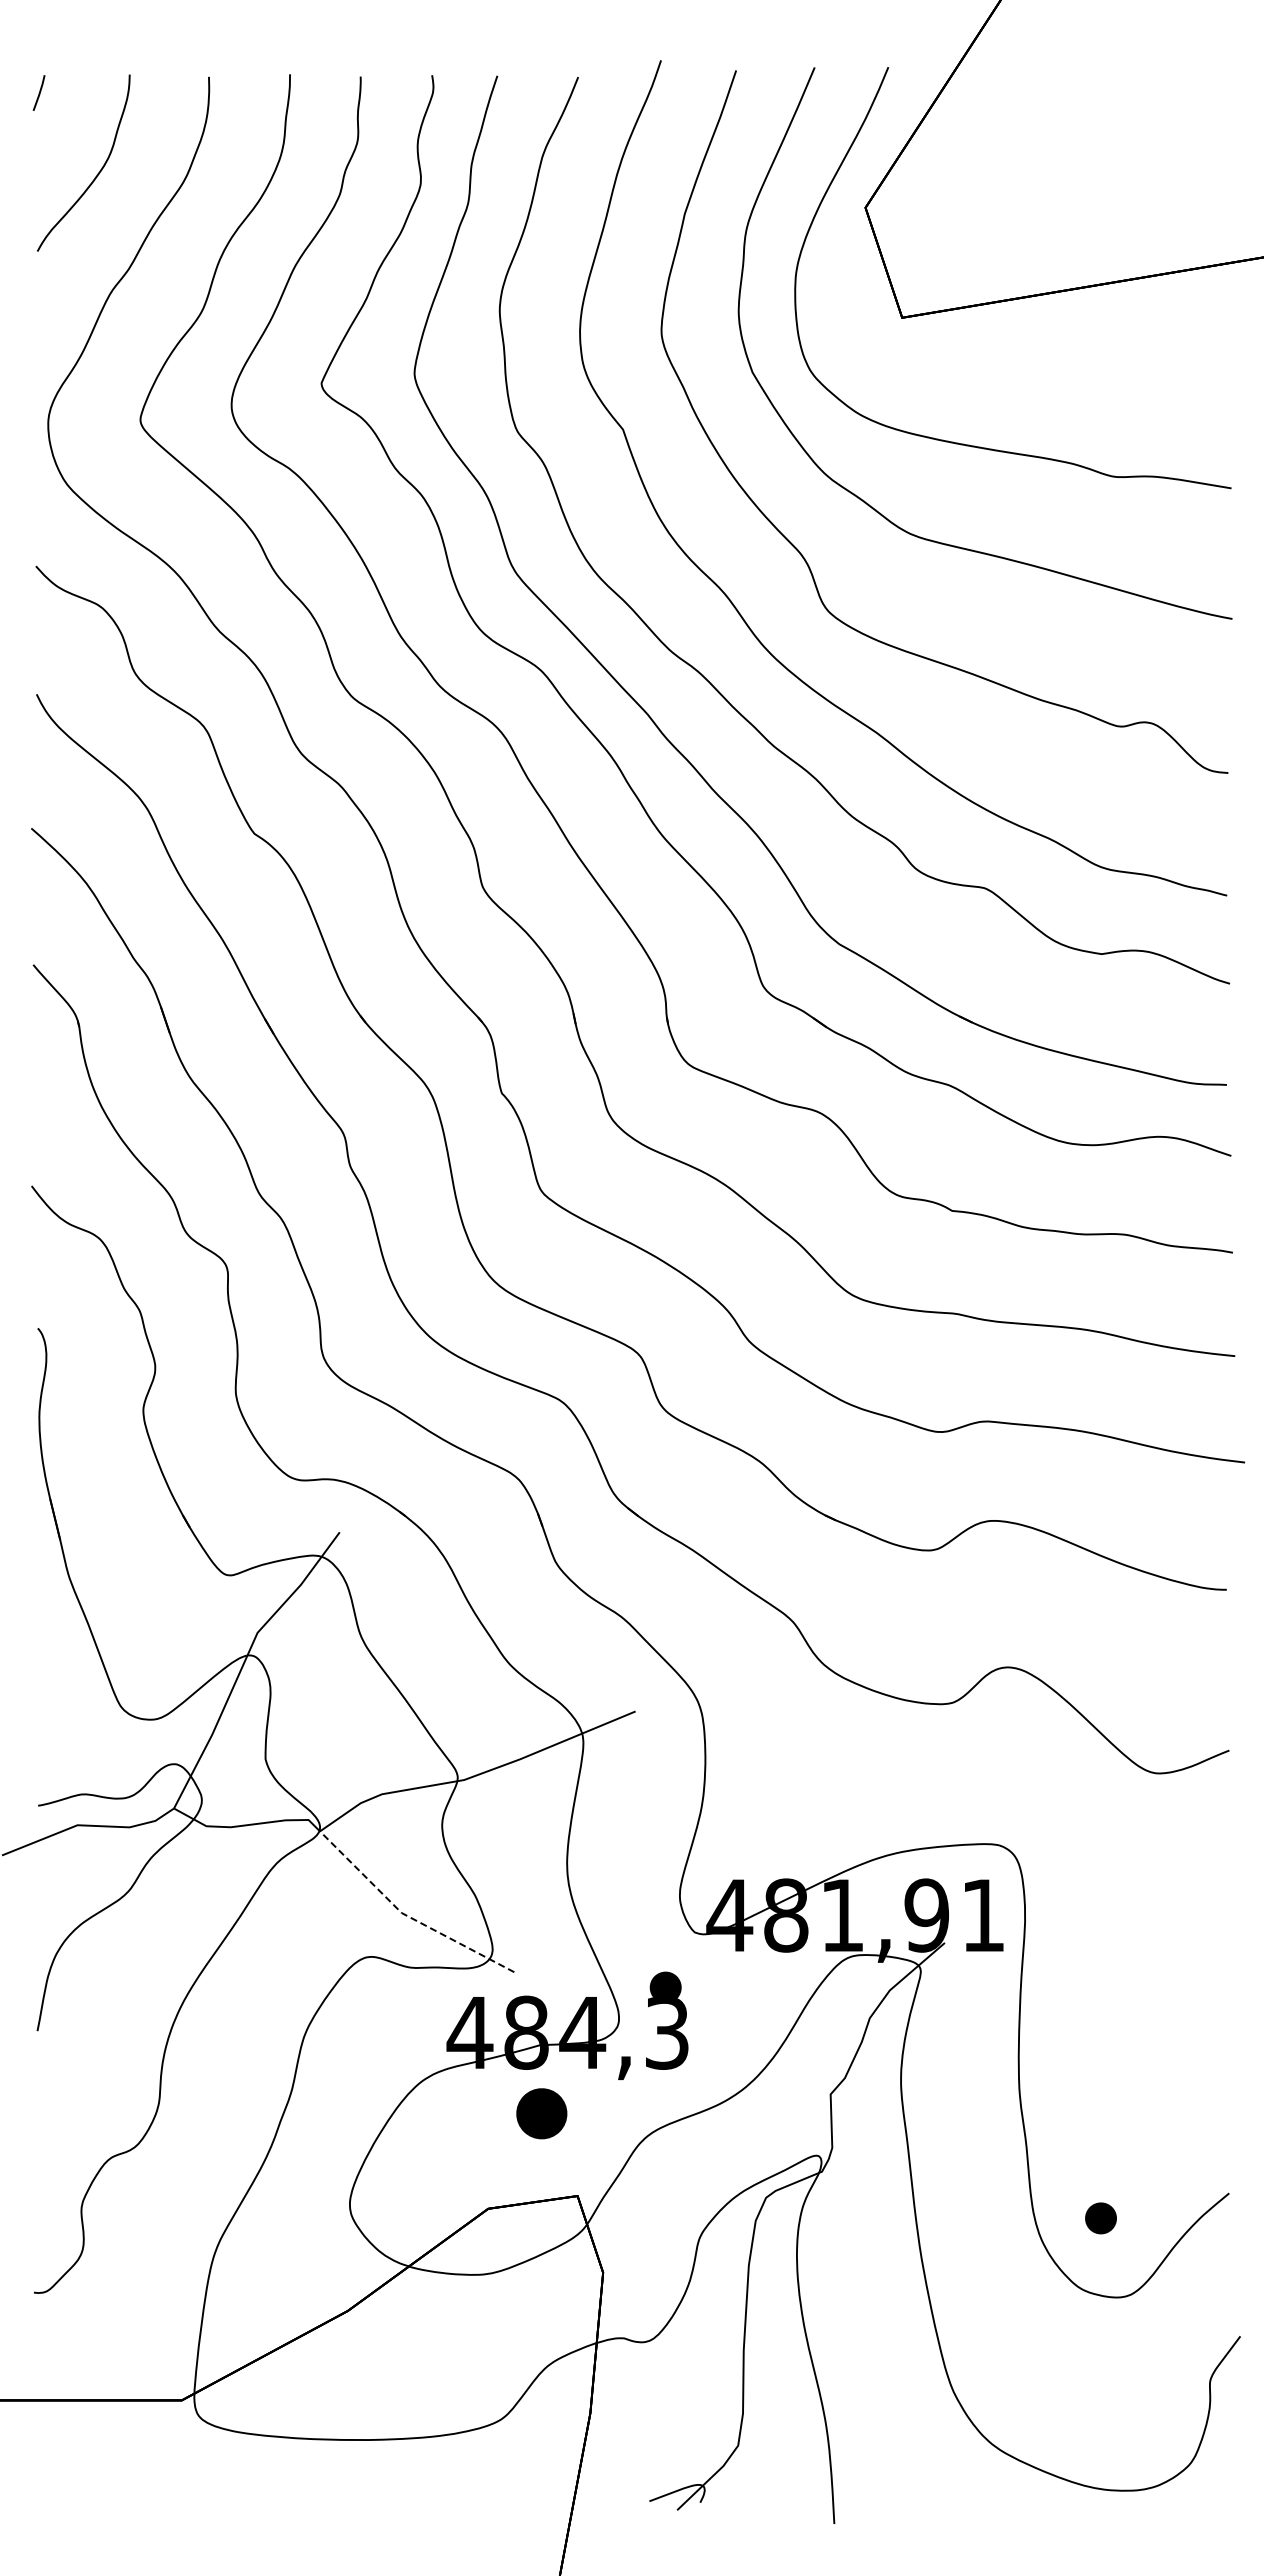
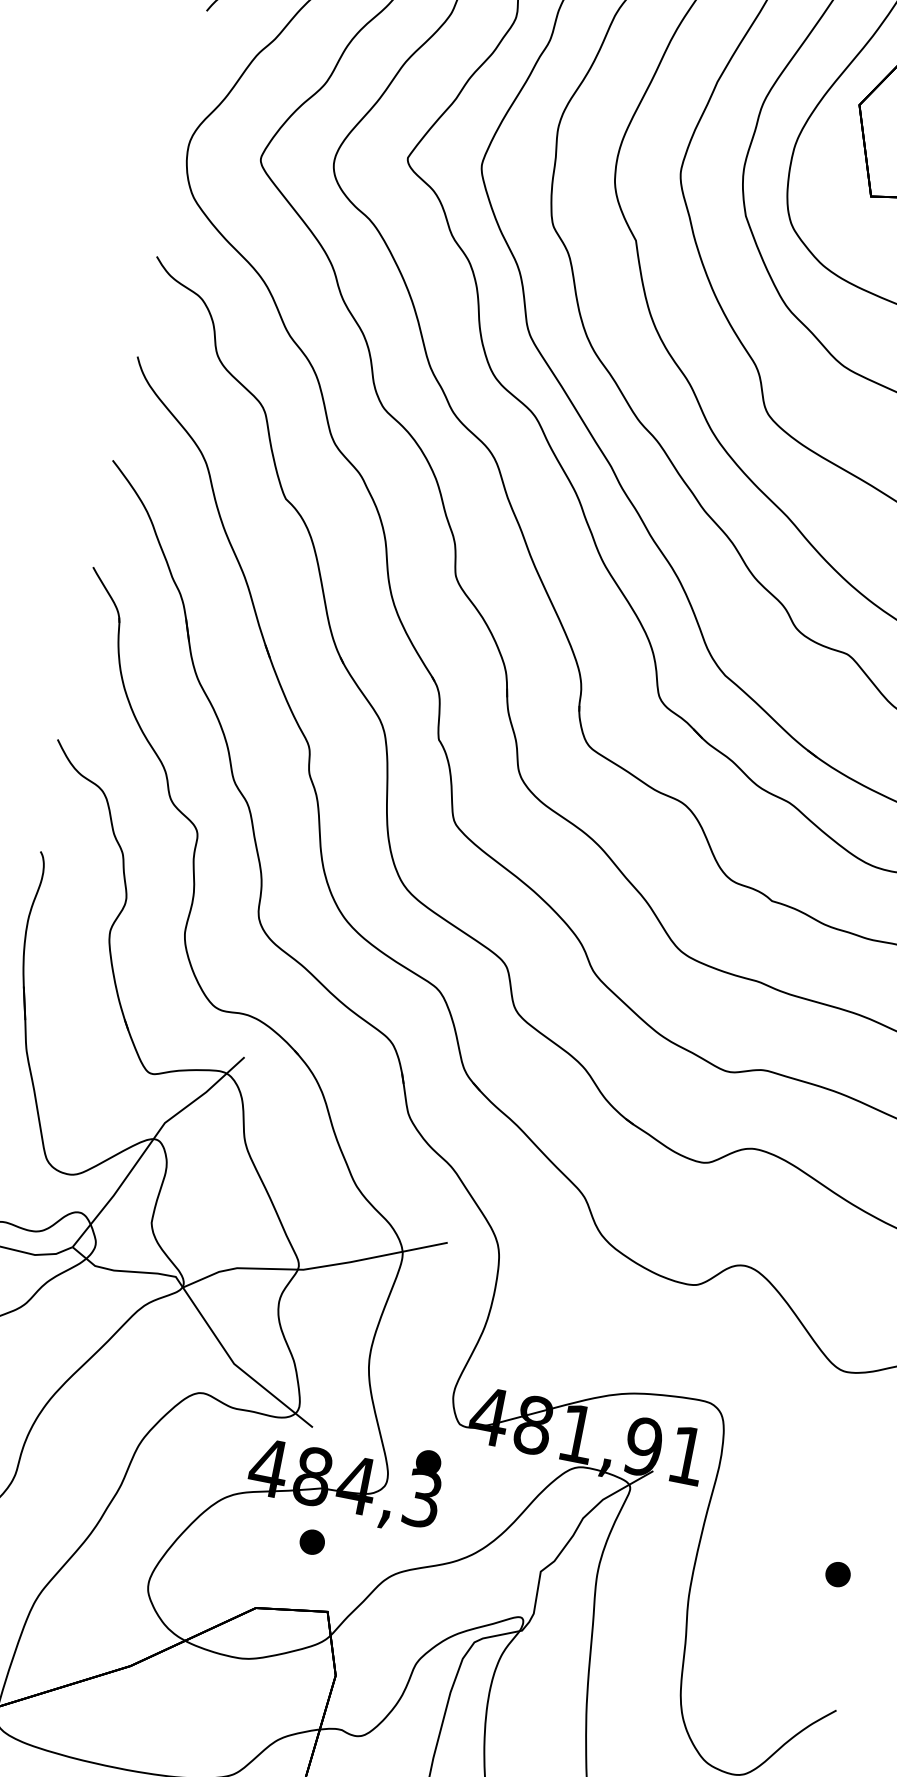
line: (406, 1915) -> (237, 1366), dashed -> solid
part: (541, 2113) -> (312, 1541), size x0.62
part: (1100, 2218) -> (837, 1574), moved

